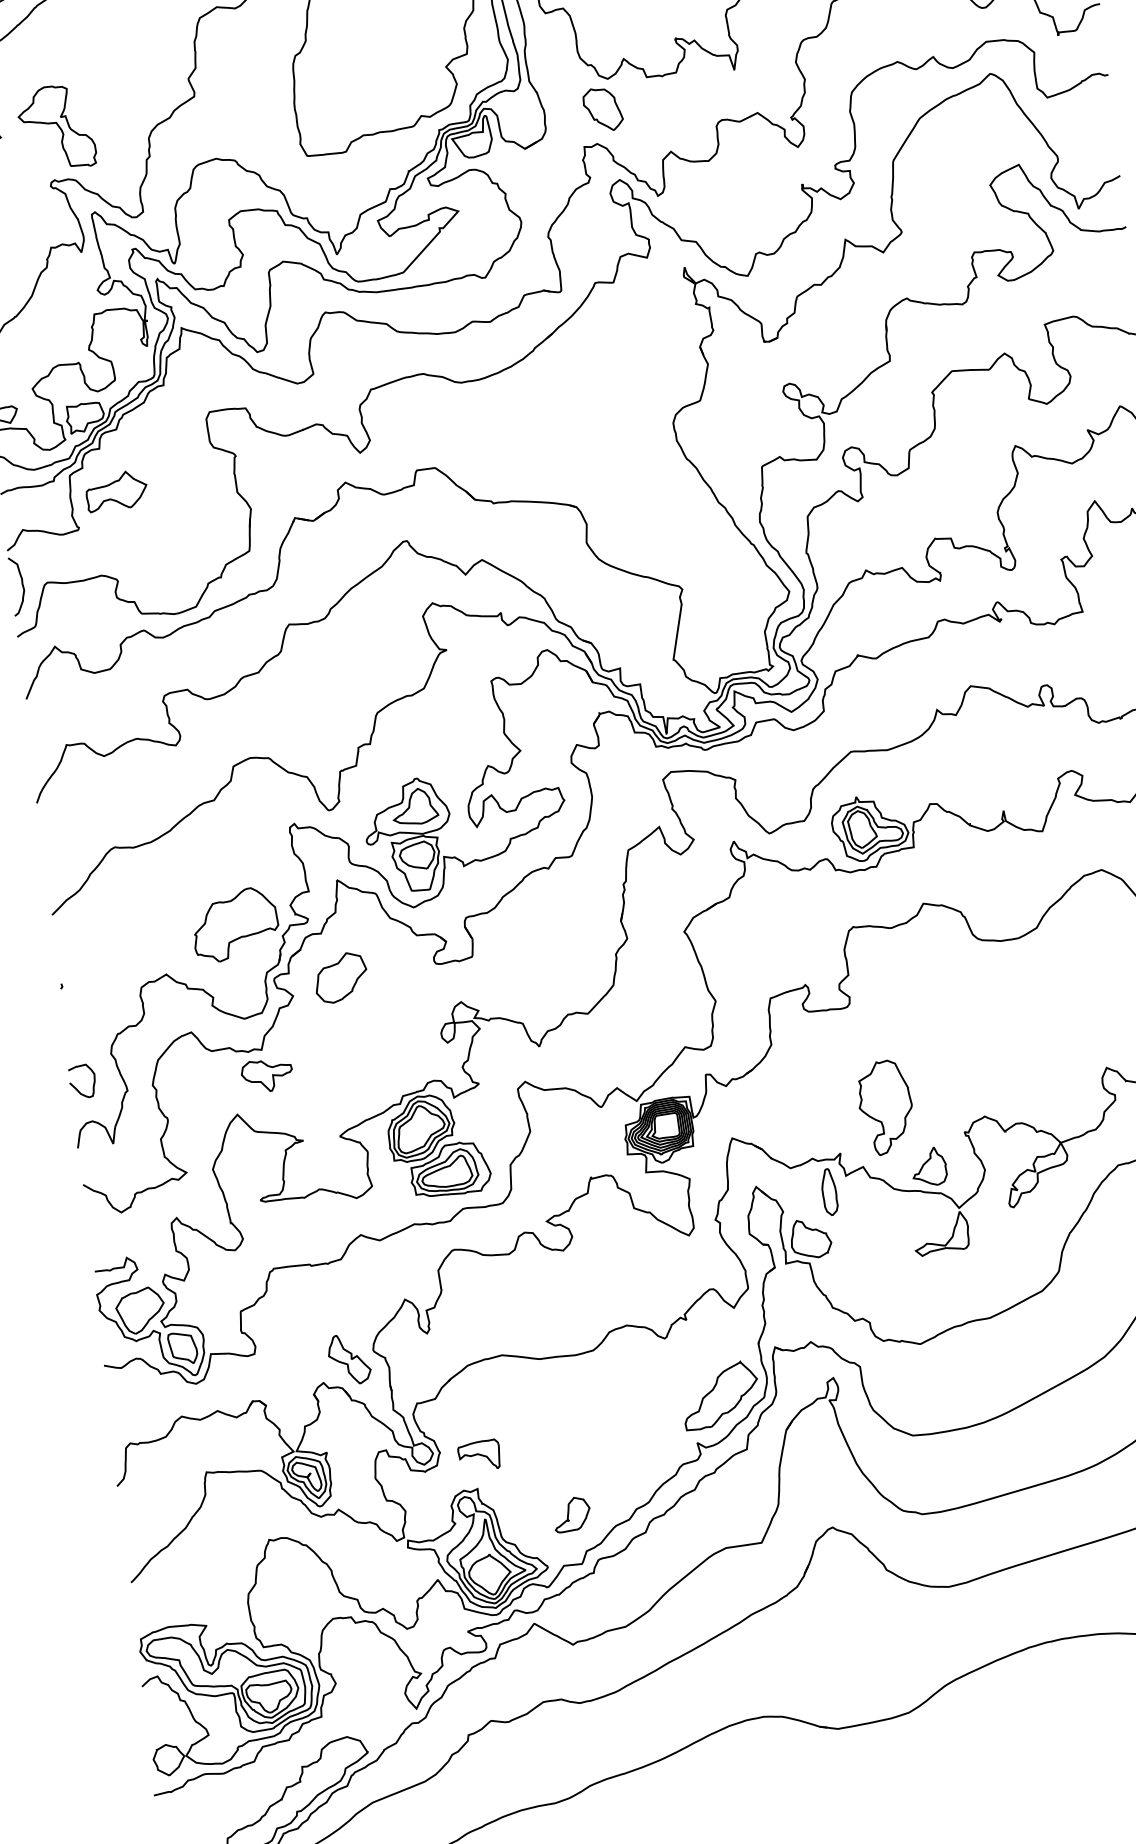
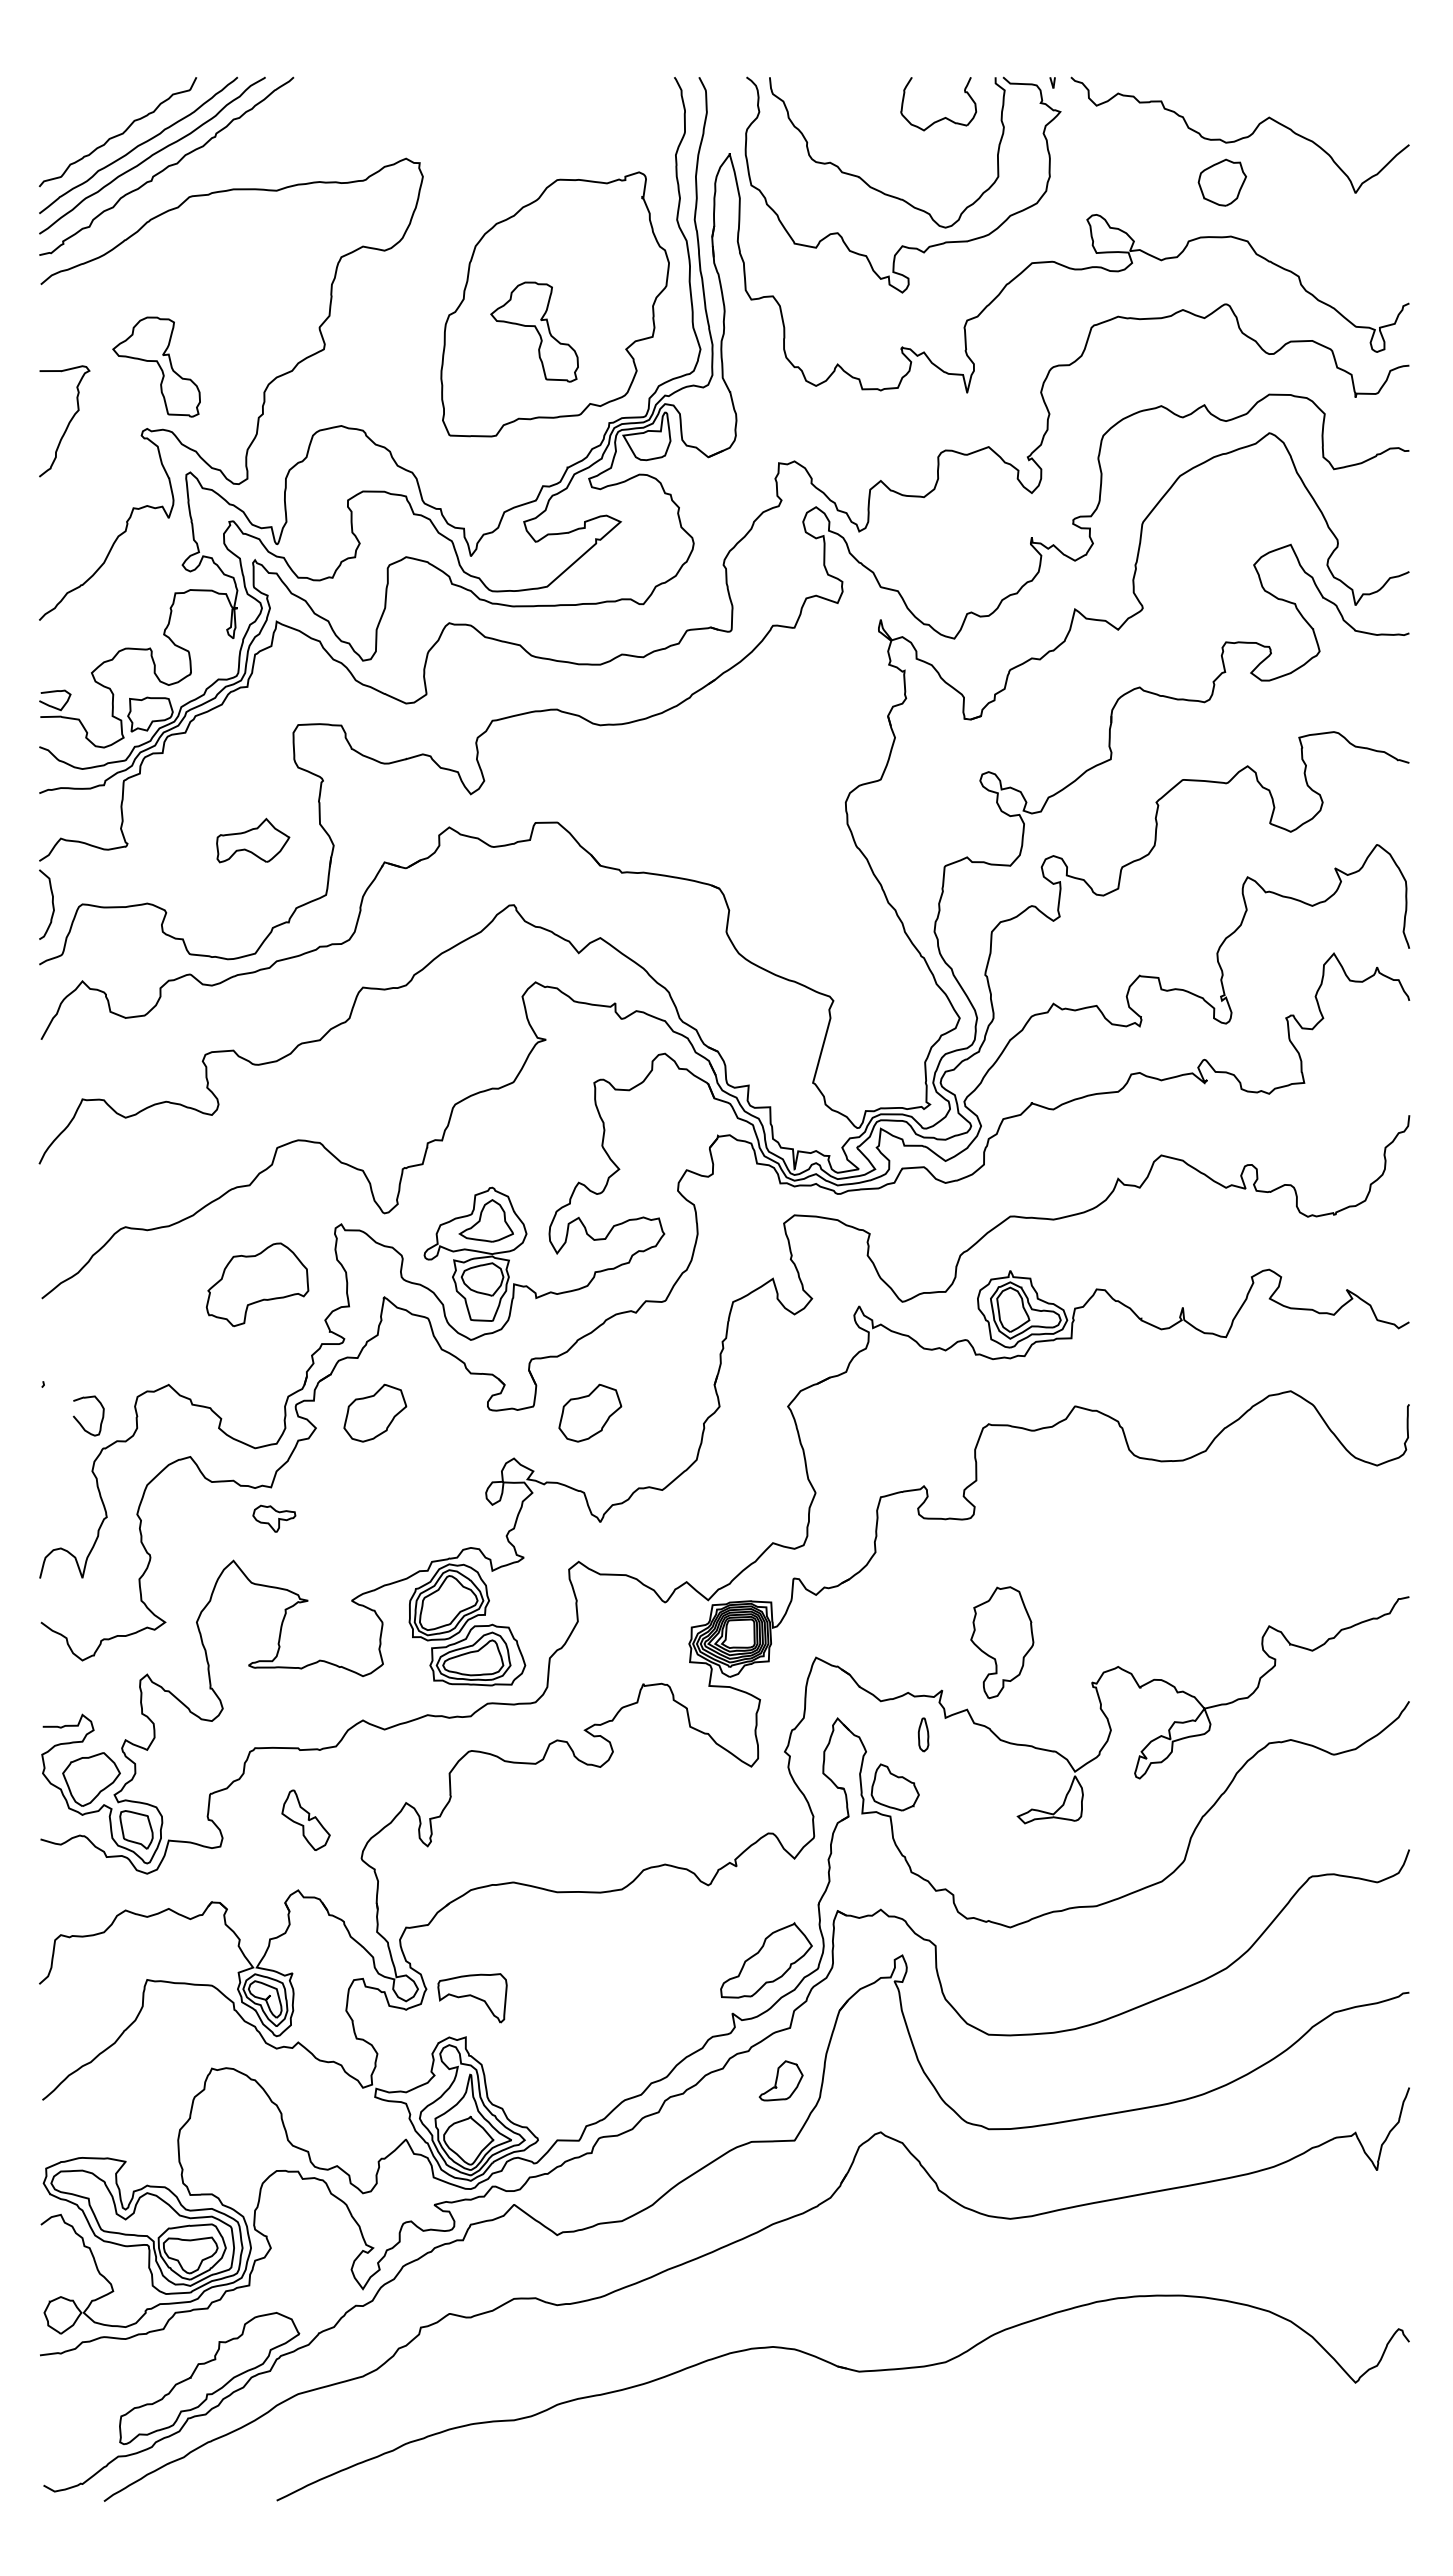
part: (367, 61) -> (534, 331), added
part: (603, 109) -> (806, 421), removed
part: (116, 490) -> (253, 840), moved
part: (235, 924) -> (257, 1284), moved
part: (520, 956) -> (590, 1412), added
part: (267, 1075) -> (274, 1518), size x0.7
curve: (76, 1087) -> (80, 1422), moved
part: (929, 1166) -> (1045, 1718), removed
part: (829, 1191) -> (923, 1734), size x0.6
part: (348, 1358) -> (305, 1819), moved
part: (479, 1455) -> (472, 1998), size x1.4
part: (571, 1514) -> (780, 2080), moved

